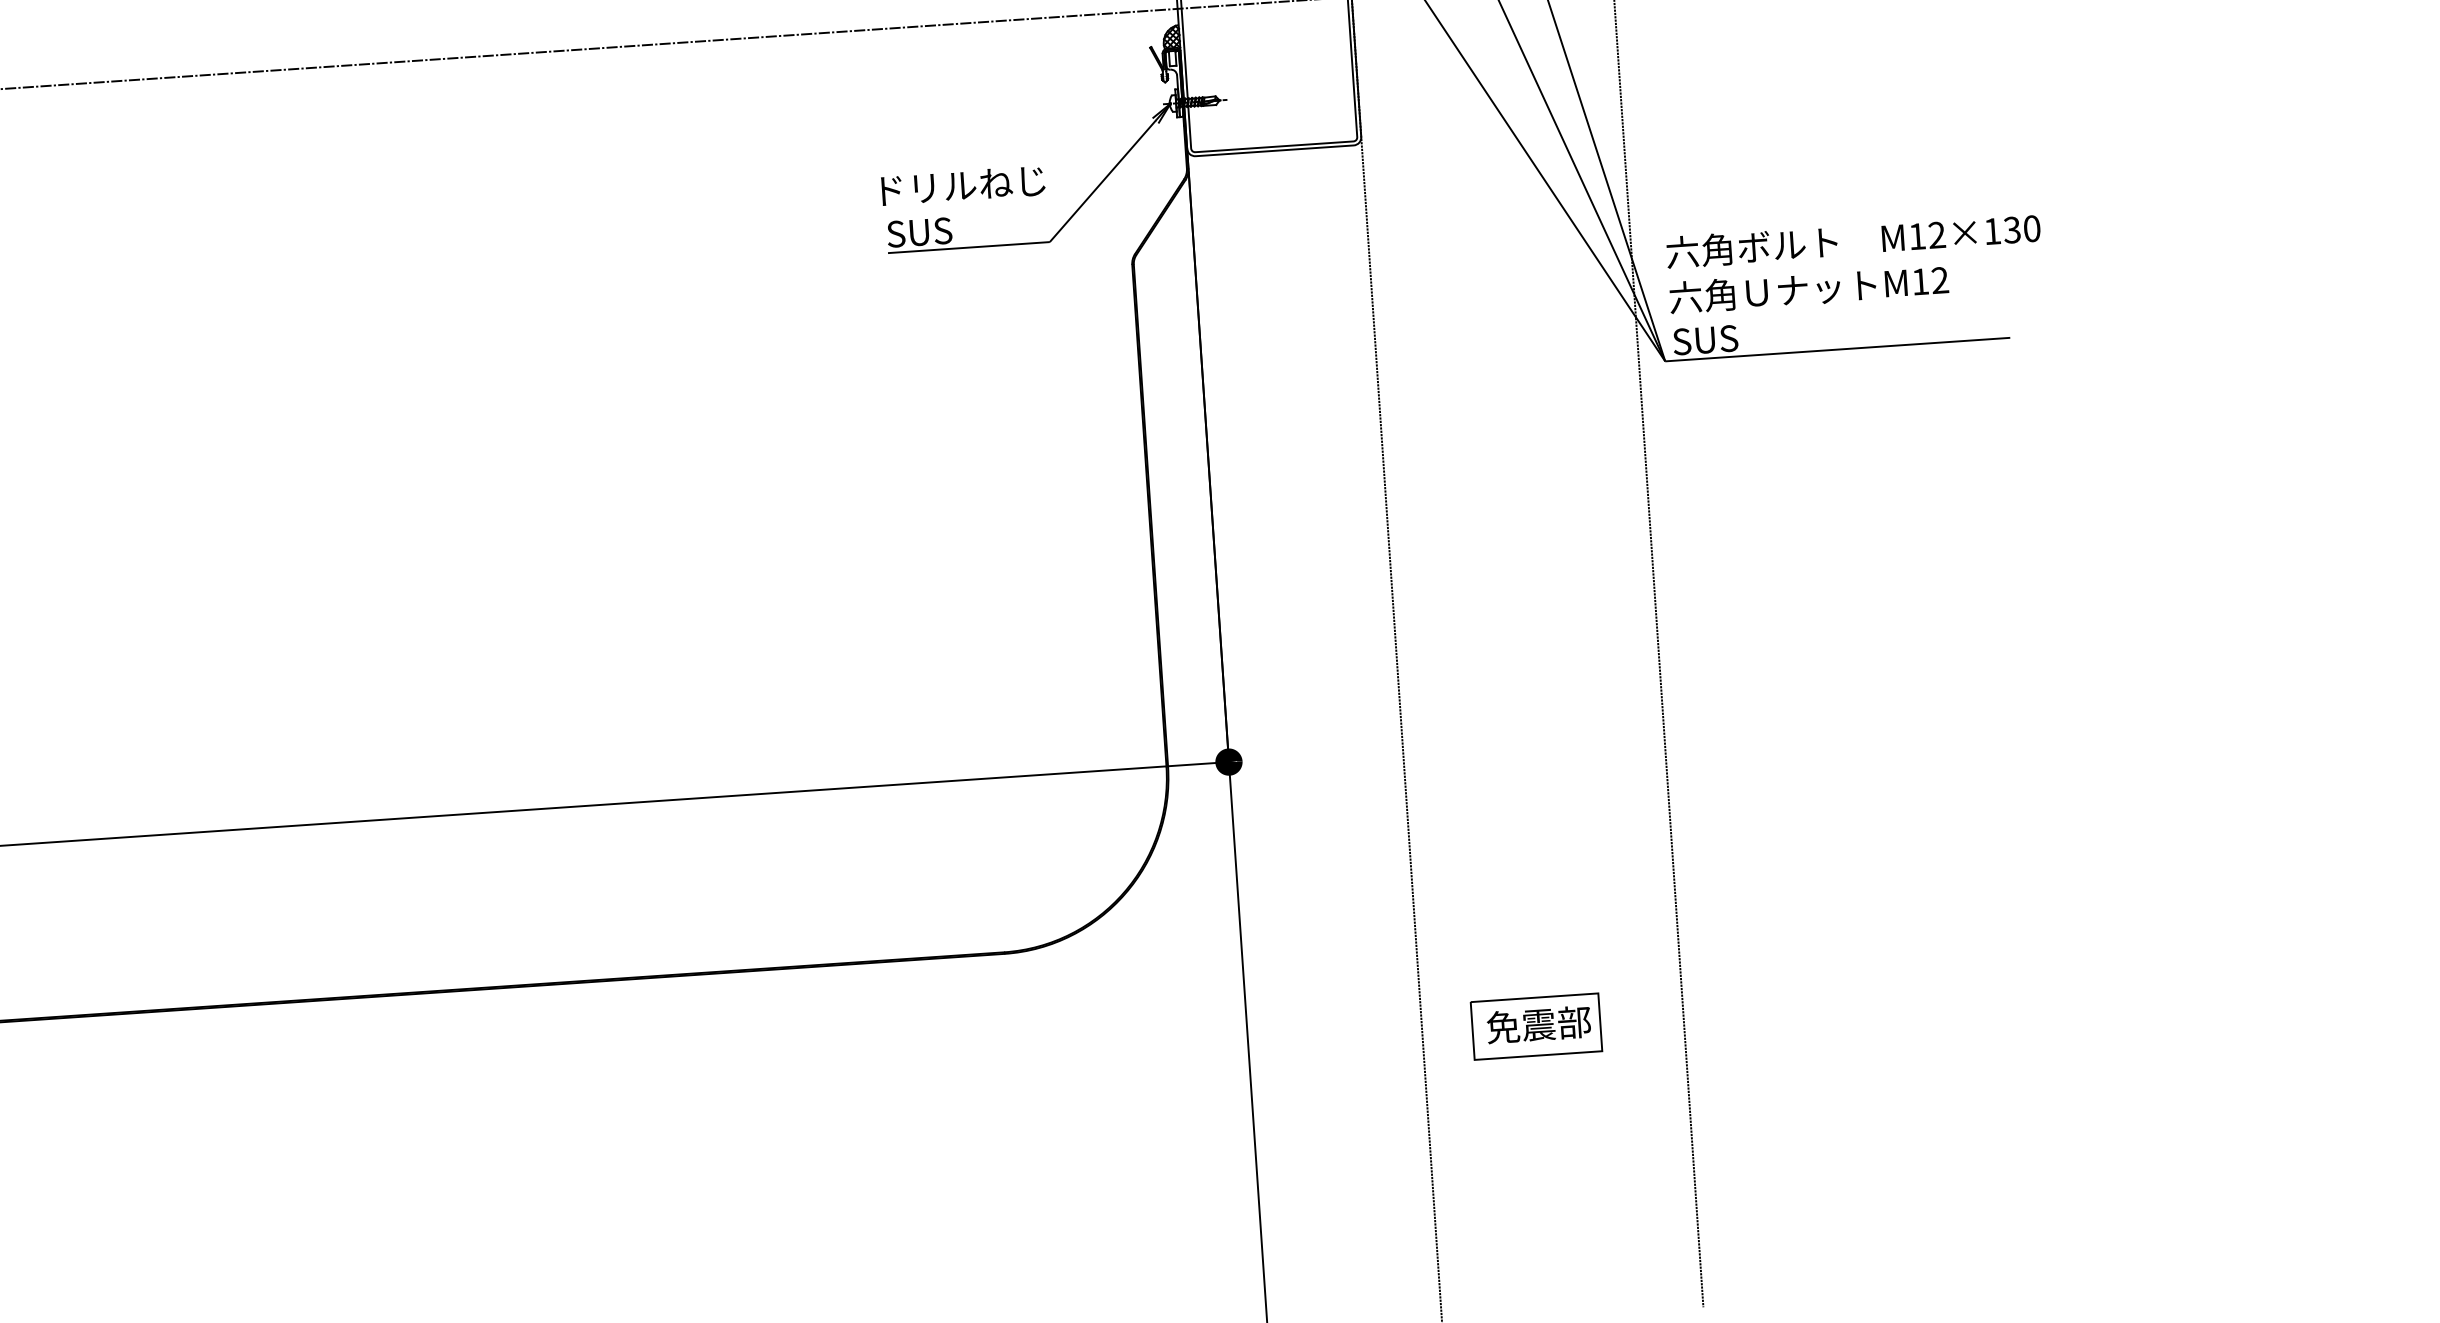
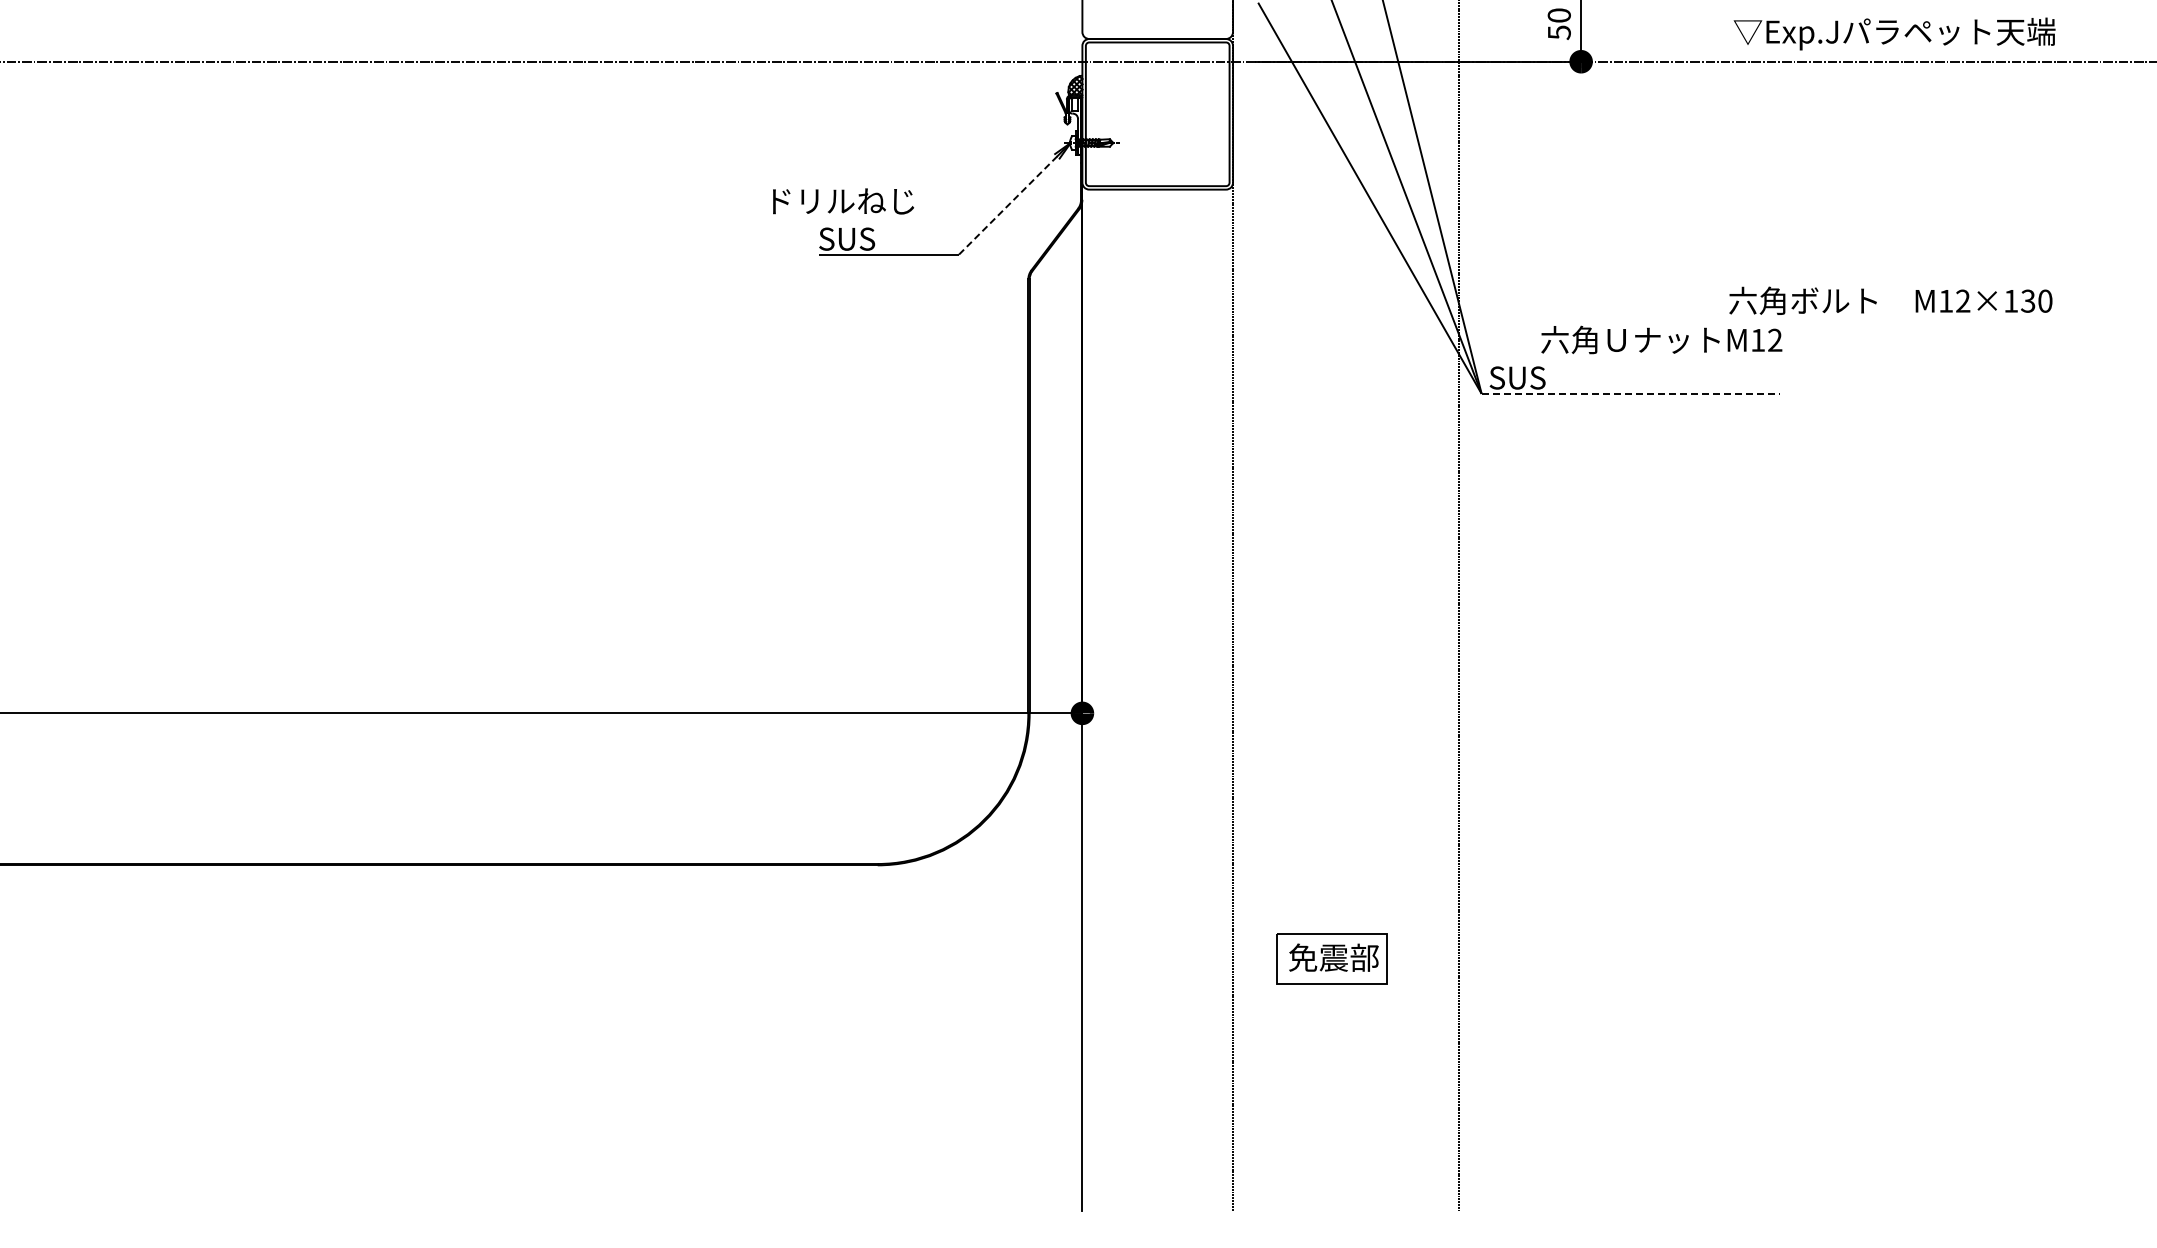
line: (1103, 180) -> (1008, 205), solid -> dashed
text: (963, 185) -> (843, 201), moved
text: (1853, 240) -> (1890, 300), moved
text: (1808, 288) -> (1661, 339), moved
line: (1838, 349) -> (1631, 393), solid -> dashed

